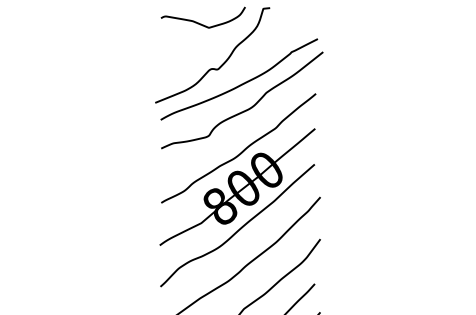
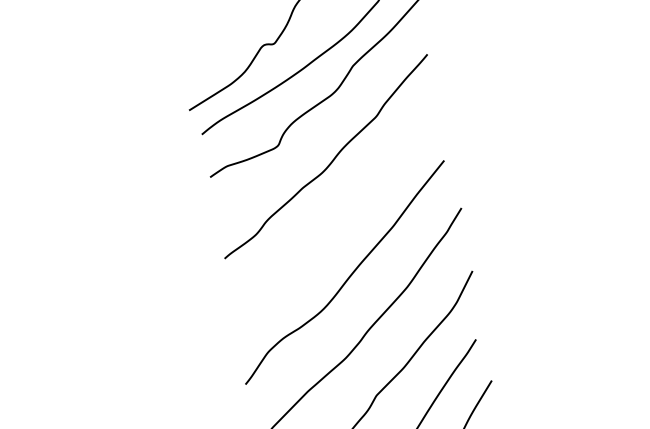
part: (237, 186) -> (334, 213), removed

